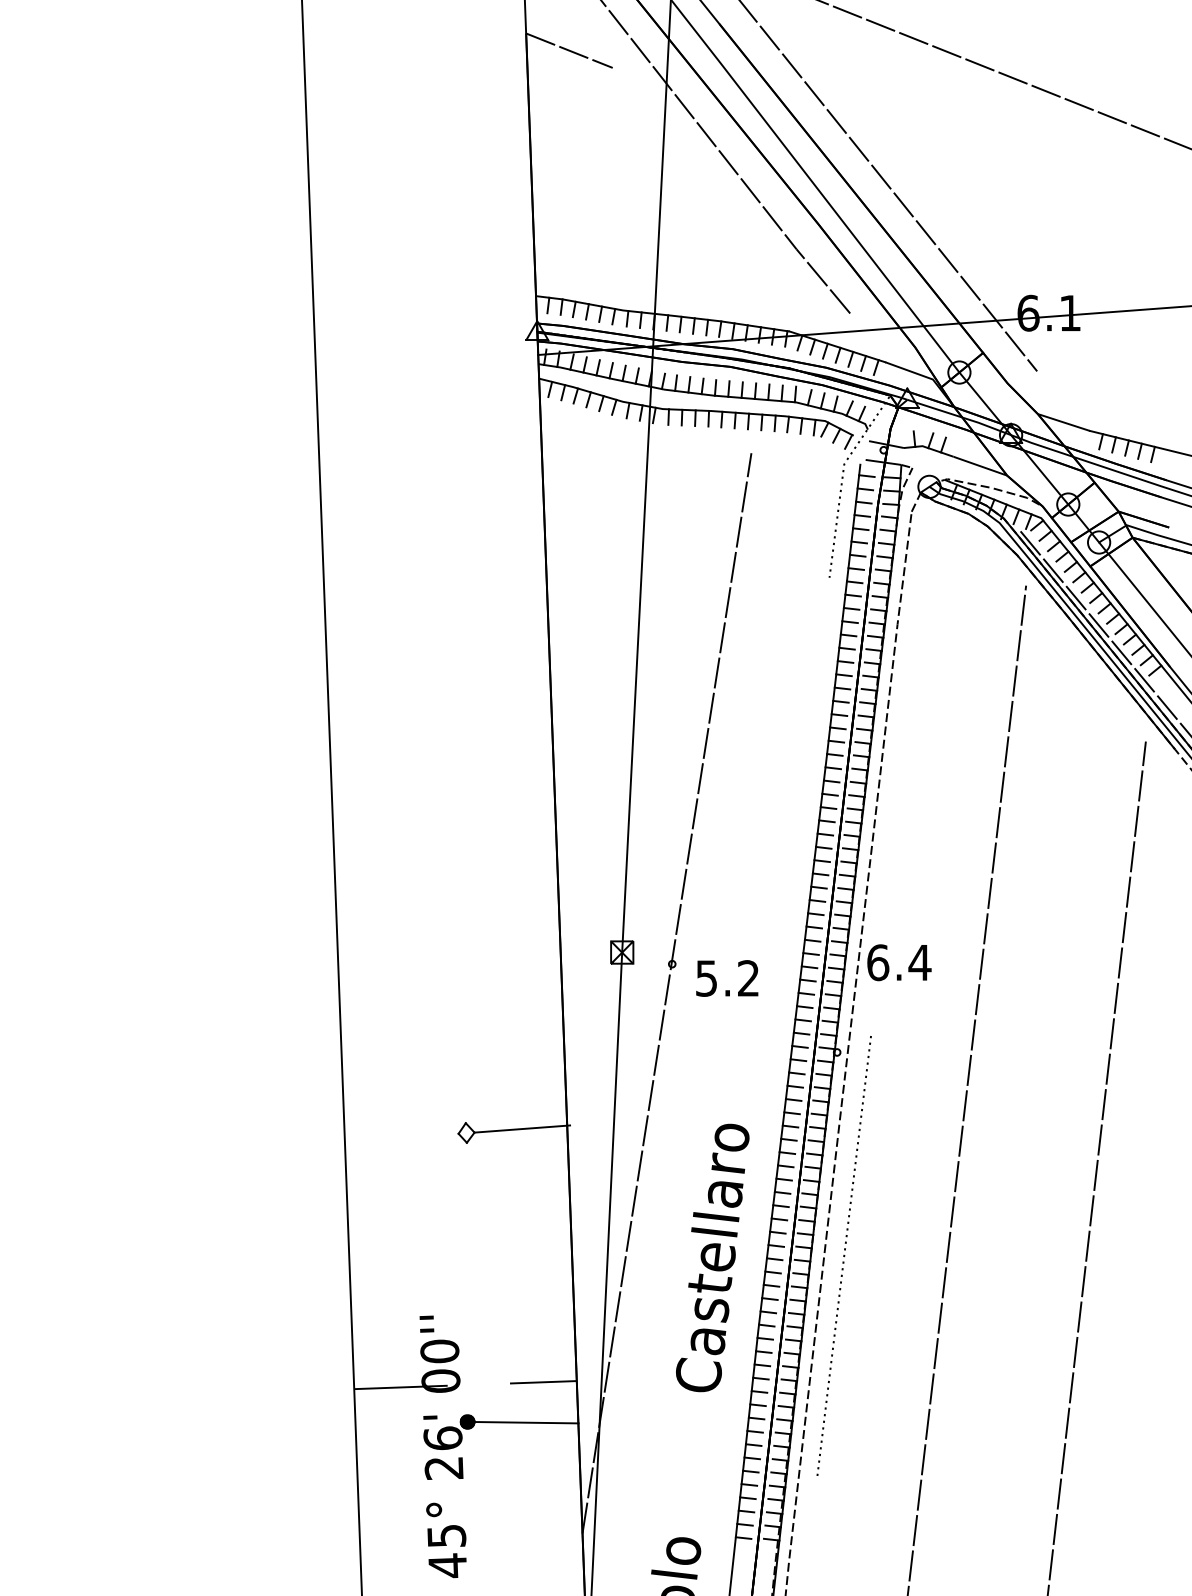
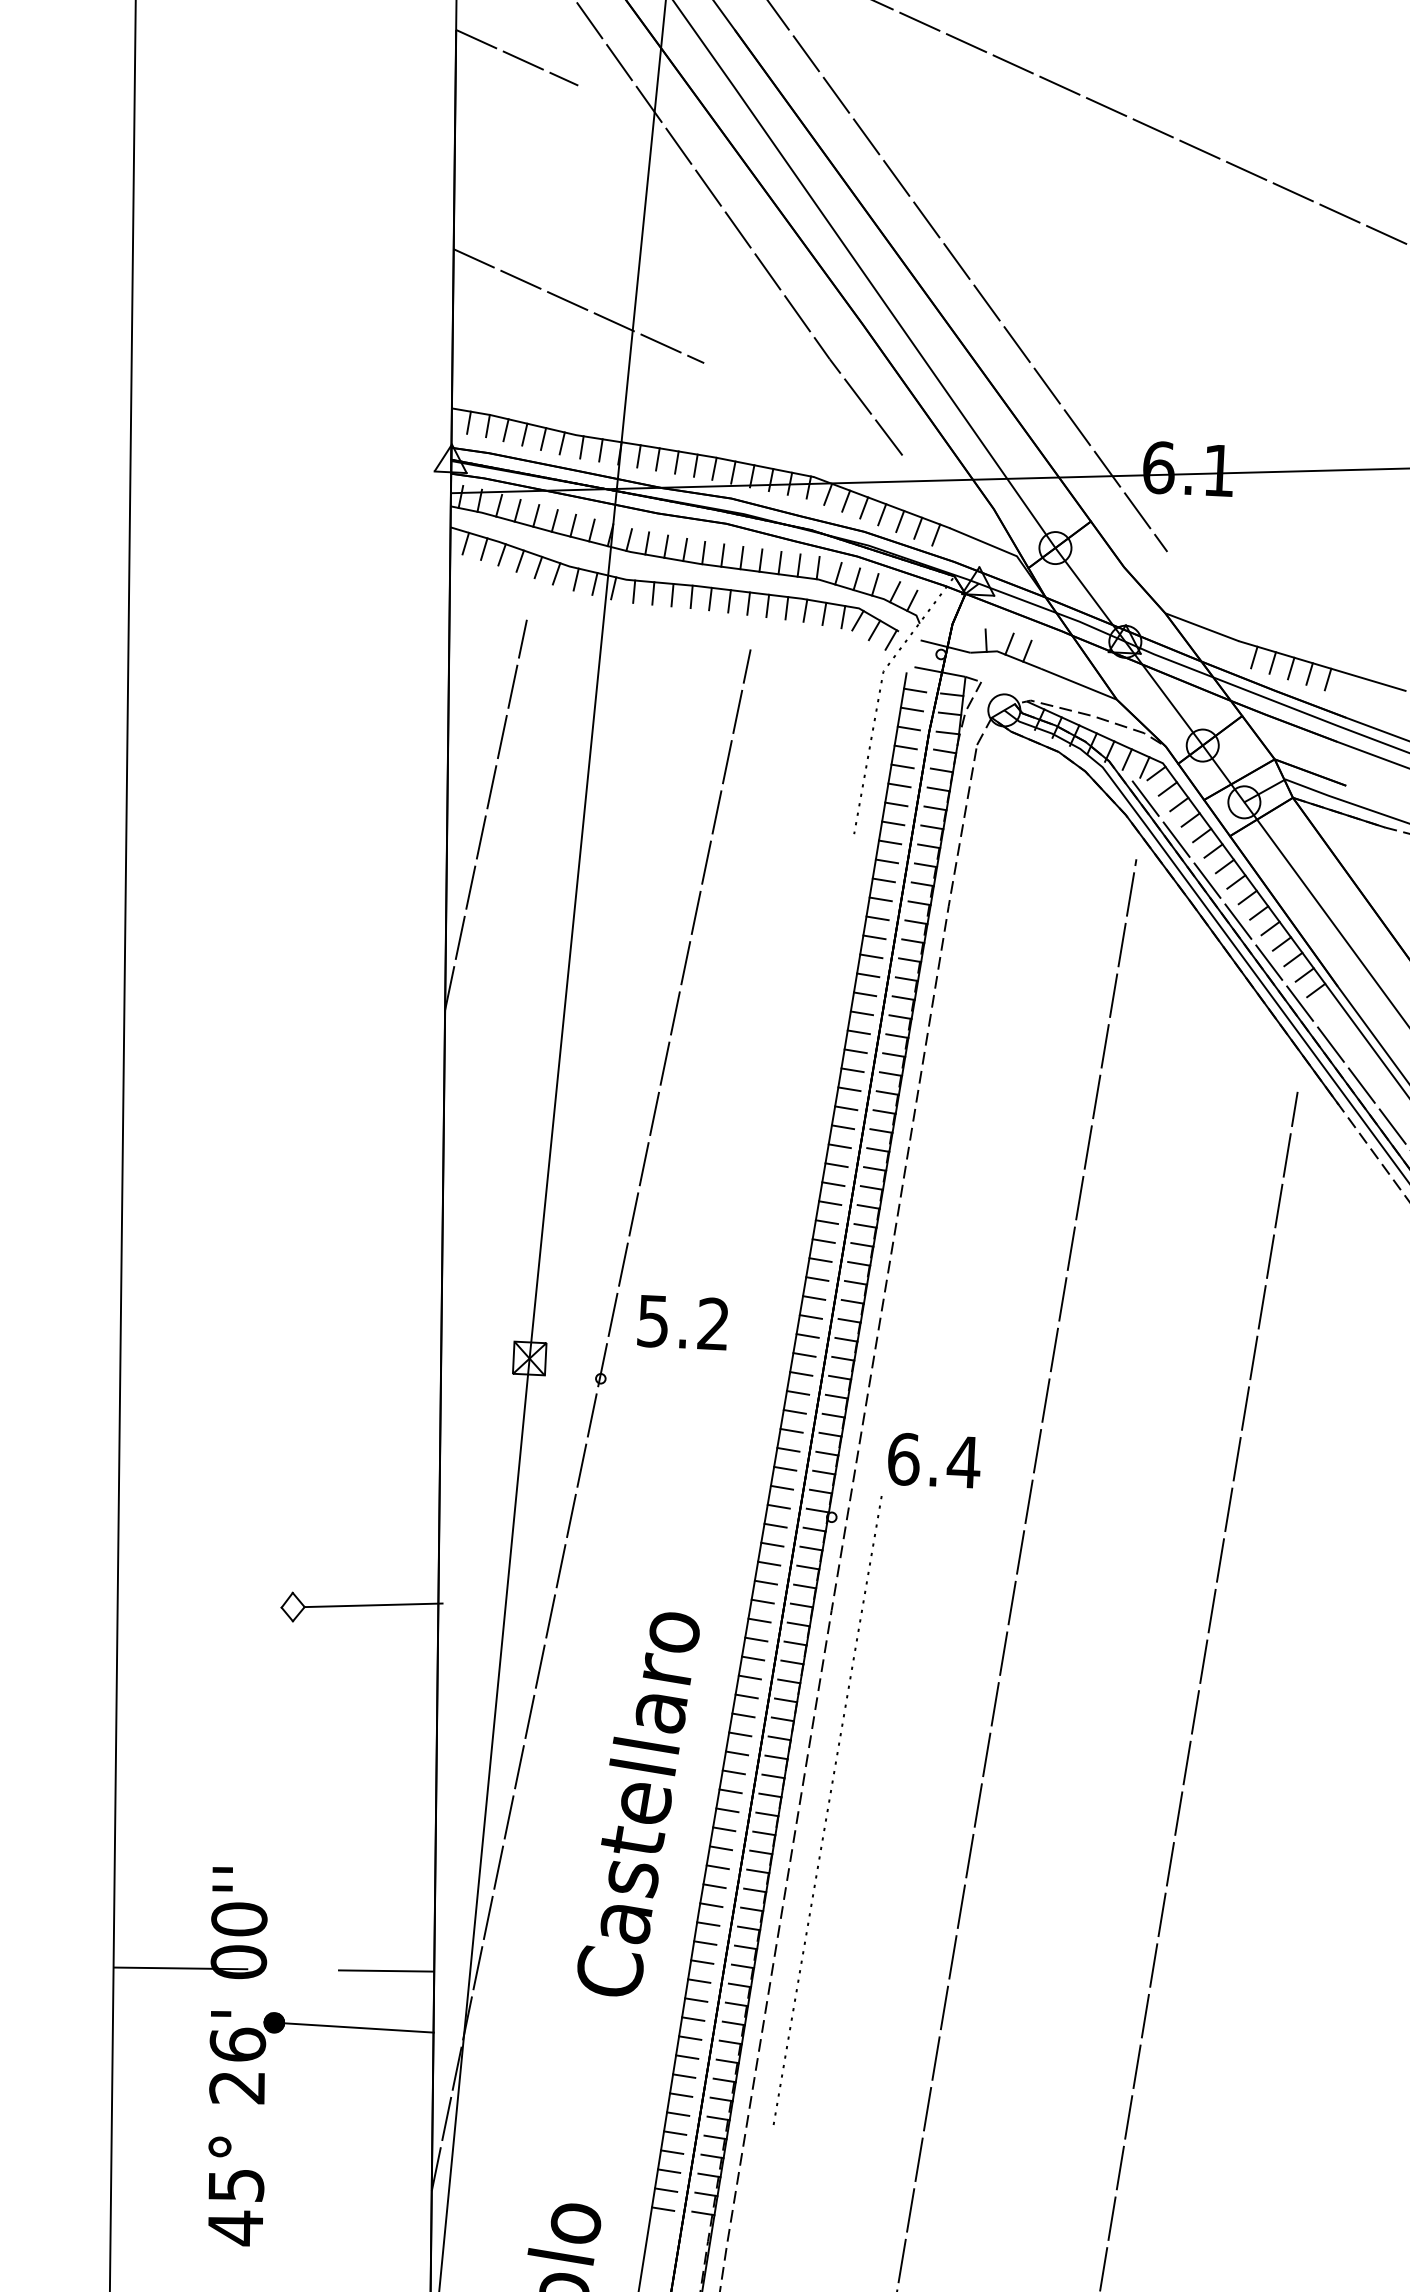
line: (620, 220) -> (578, 305), added
line: (573, 576) -> (486, 814), added
text: (899, 962) -> (934, 1460), moved
text: (727, 978) -> (683, 1322), moved

